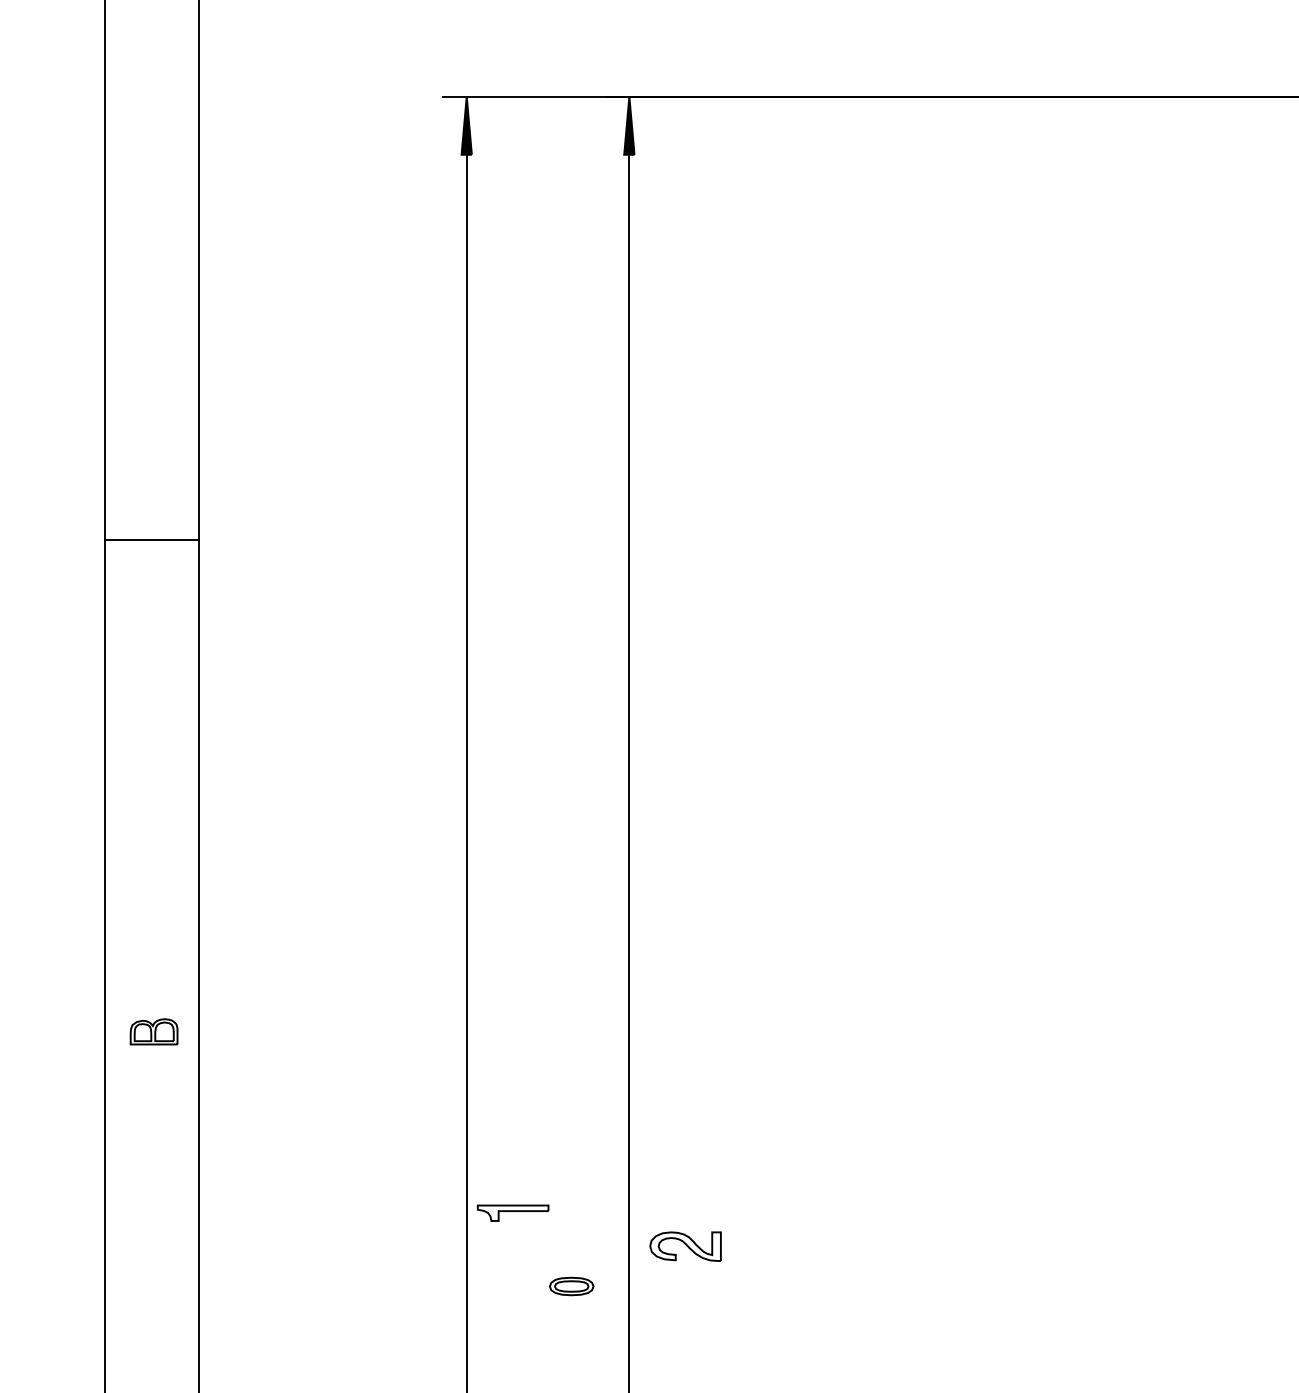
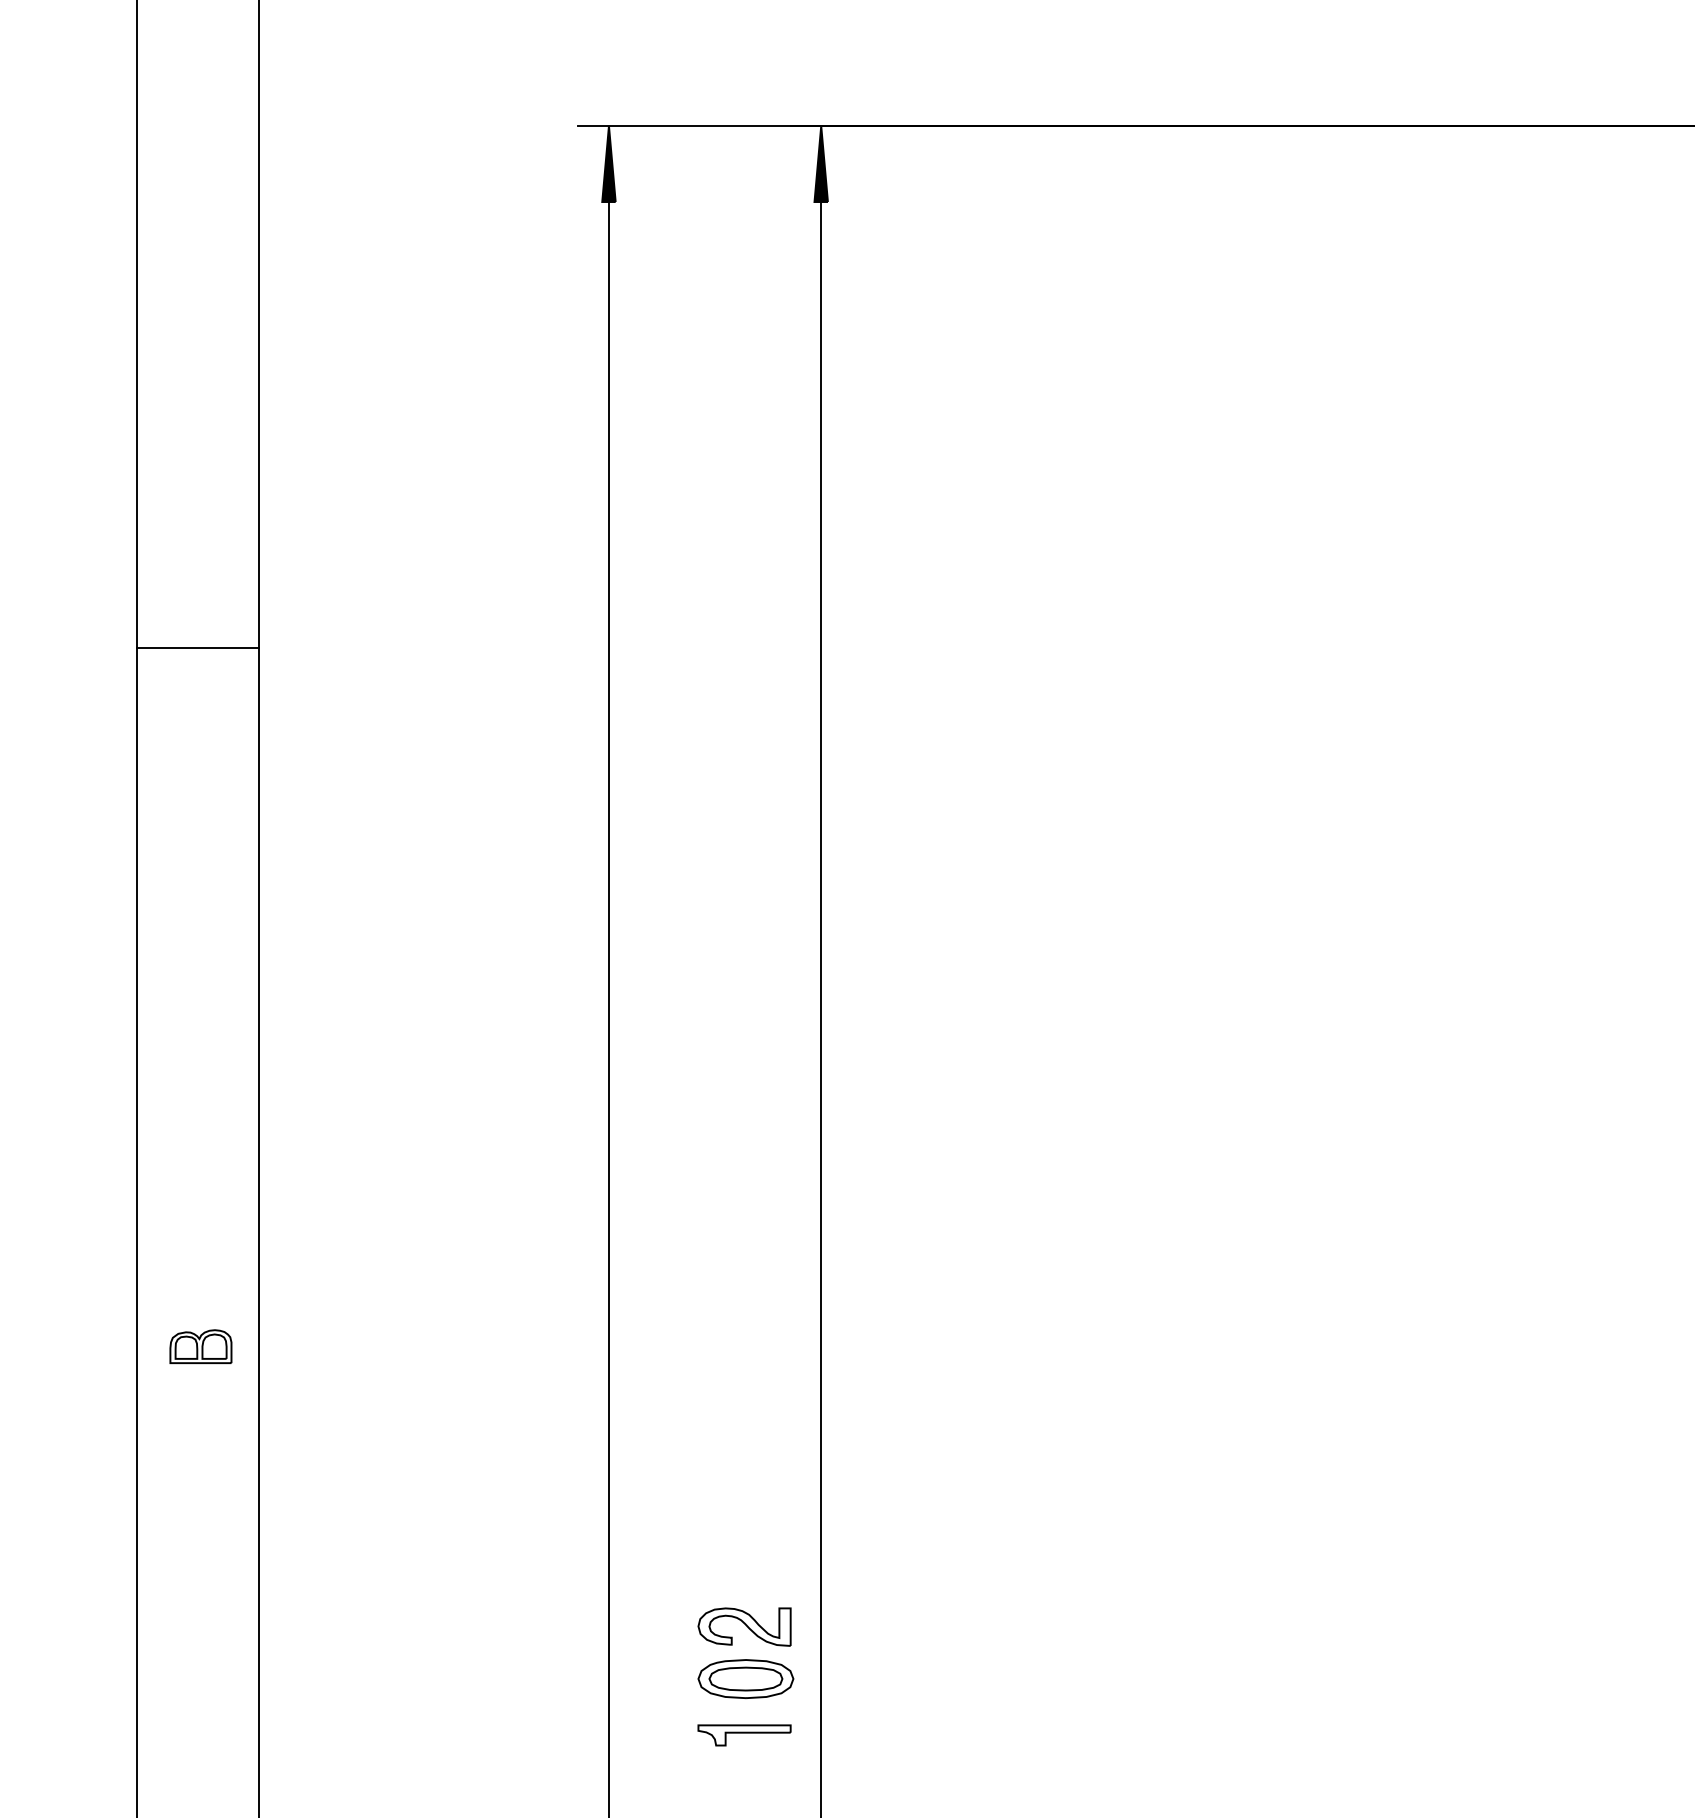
line: (152, 539) -> (198, 647), moved
part: (513, 1213) -> (744, 1735), moved
part: (685, 1246) -> (744, 1626), moved
part: (571, 1286) -> (745, 1678), size x1.67

